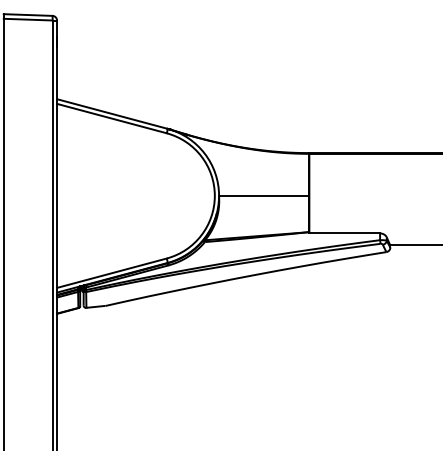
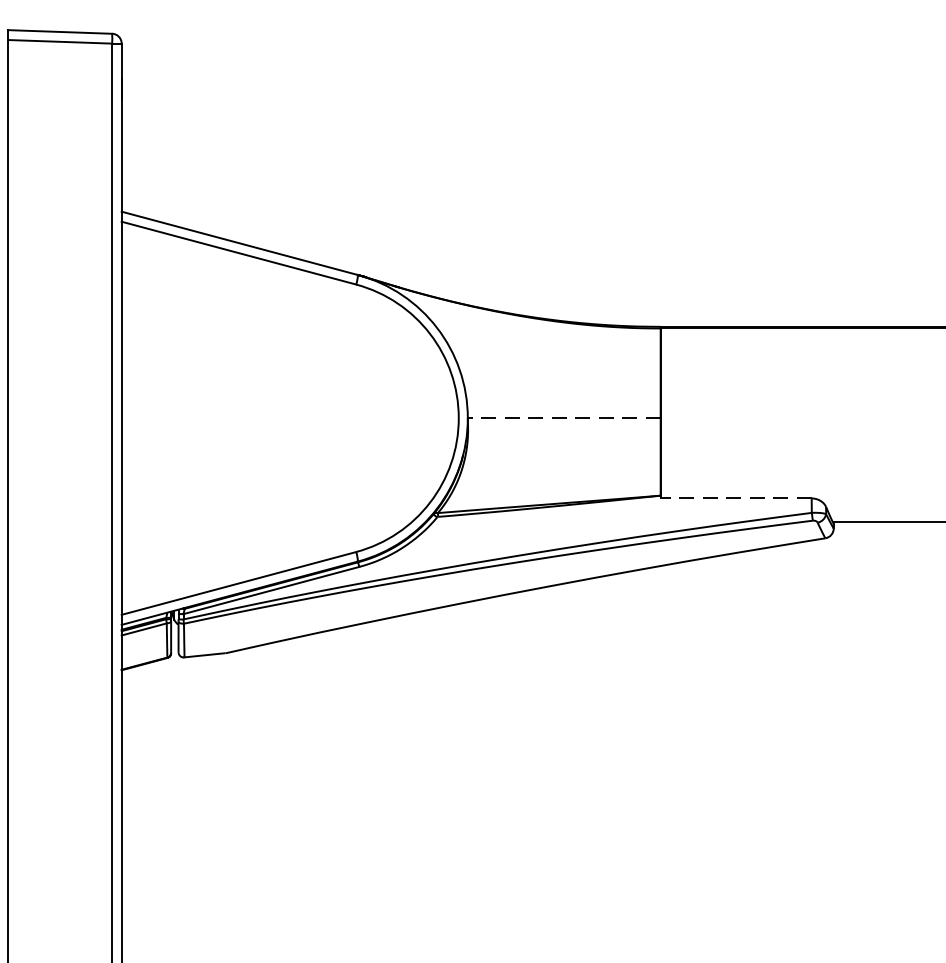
line: (263, 195) -> (562, 417), solid -> dashed
line: (344, 233) -> (735, 498), solid -> dashed

